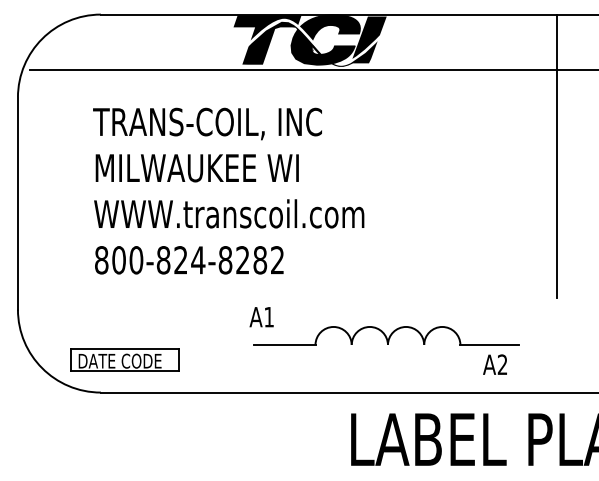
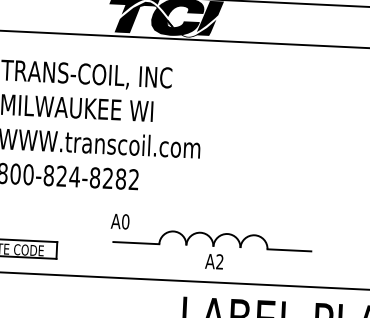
line: (556, 155) -> (345, 111), removed
text: (269, 316) -> (125, 221), A1 -> A0
text: (494, 364) -> (213, 261), moved

